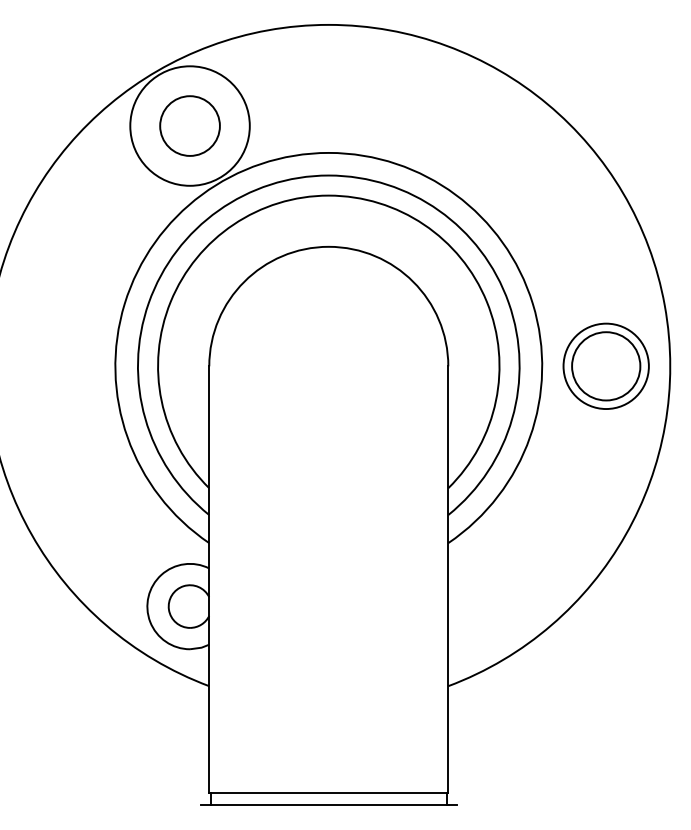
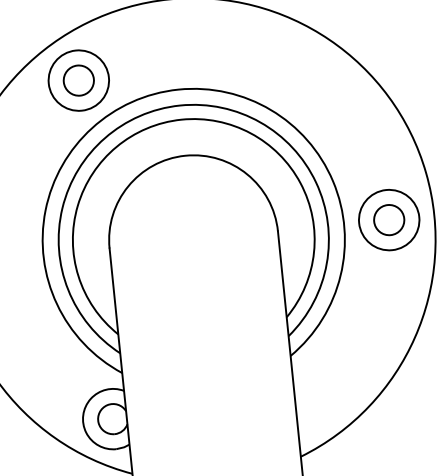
circle: (189, 125) -> (78, 80), size x0.71
circle: (189, 125) -> (78, 80), size x0.71
circle: (605, 366) -> (388, 220), size x0.62

